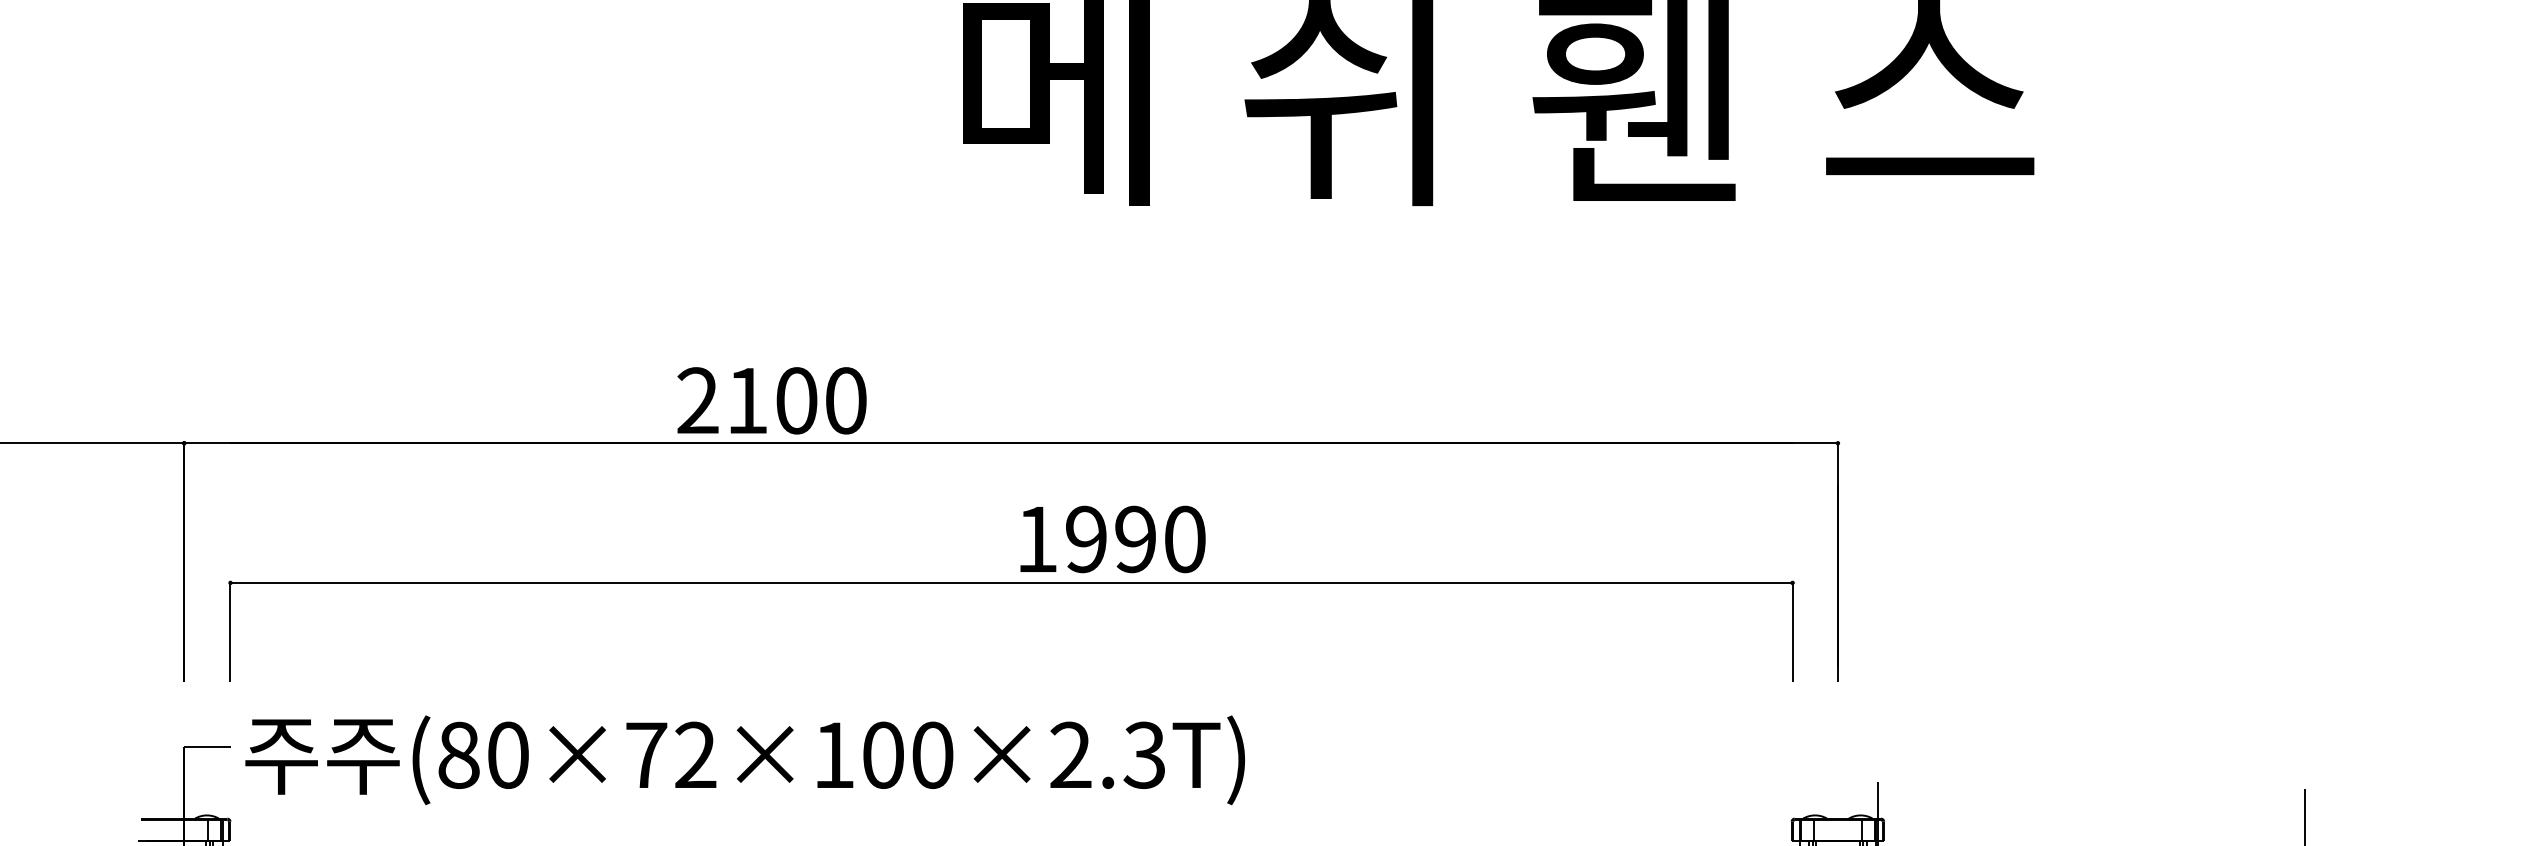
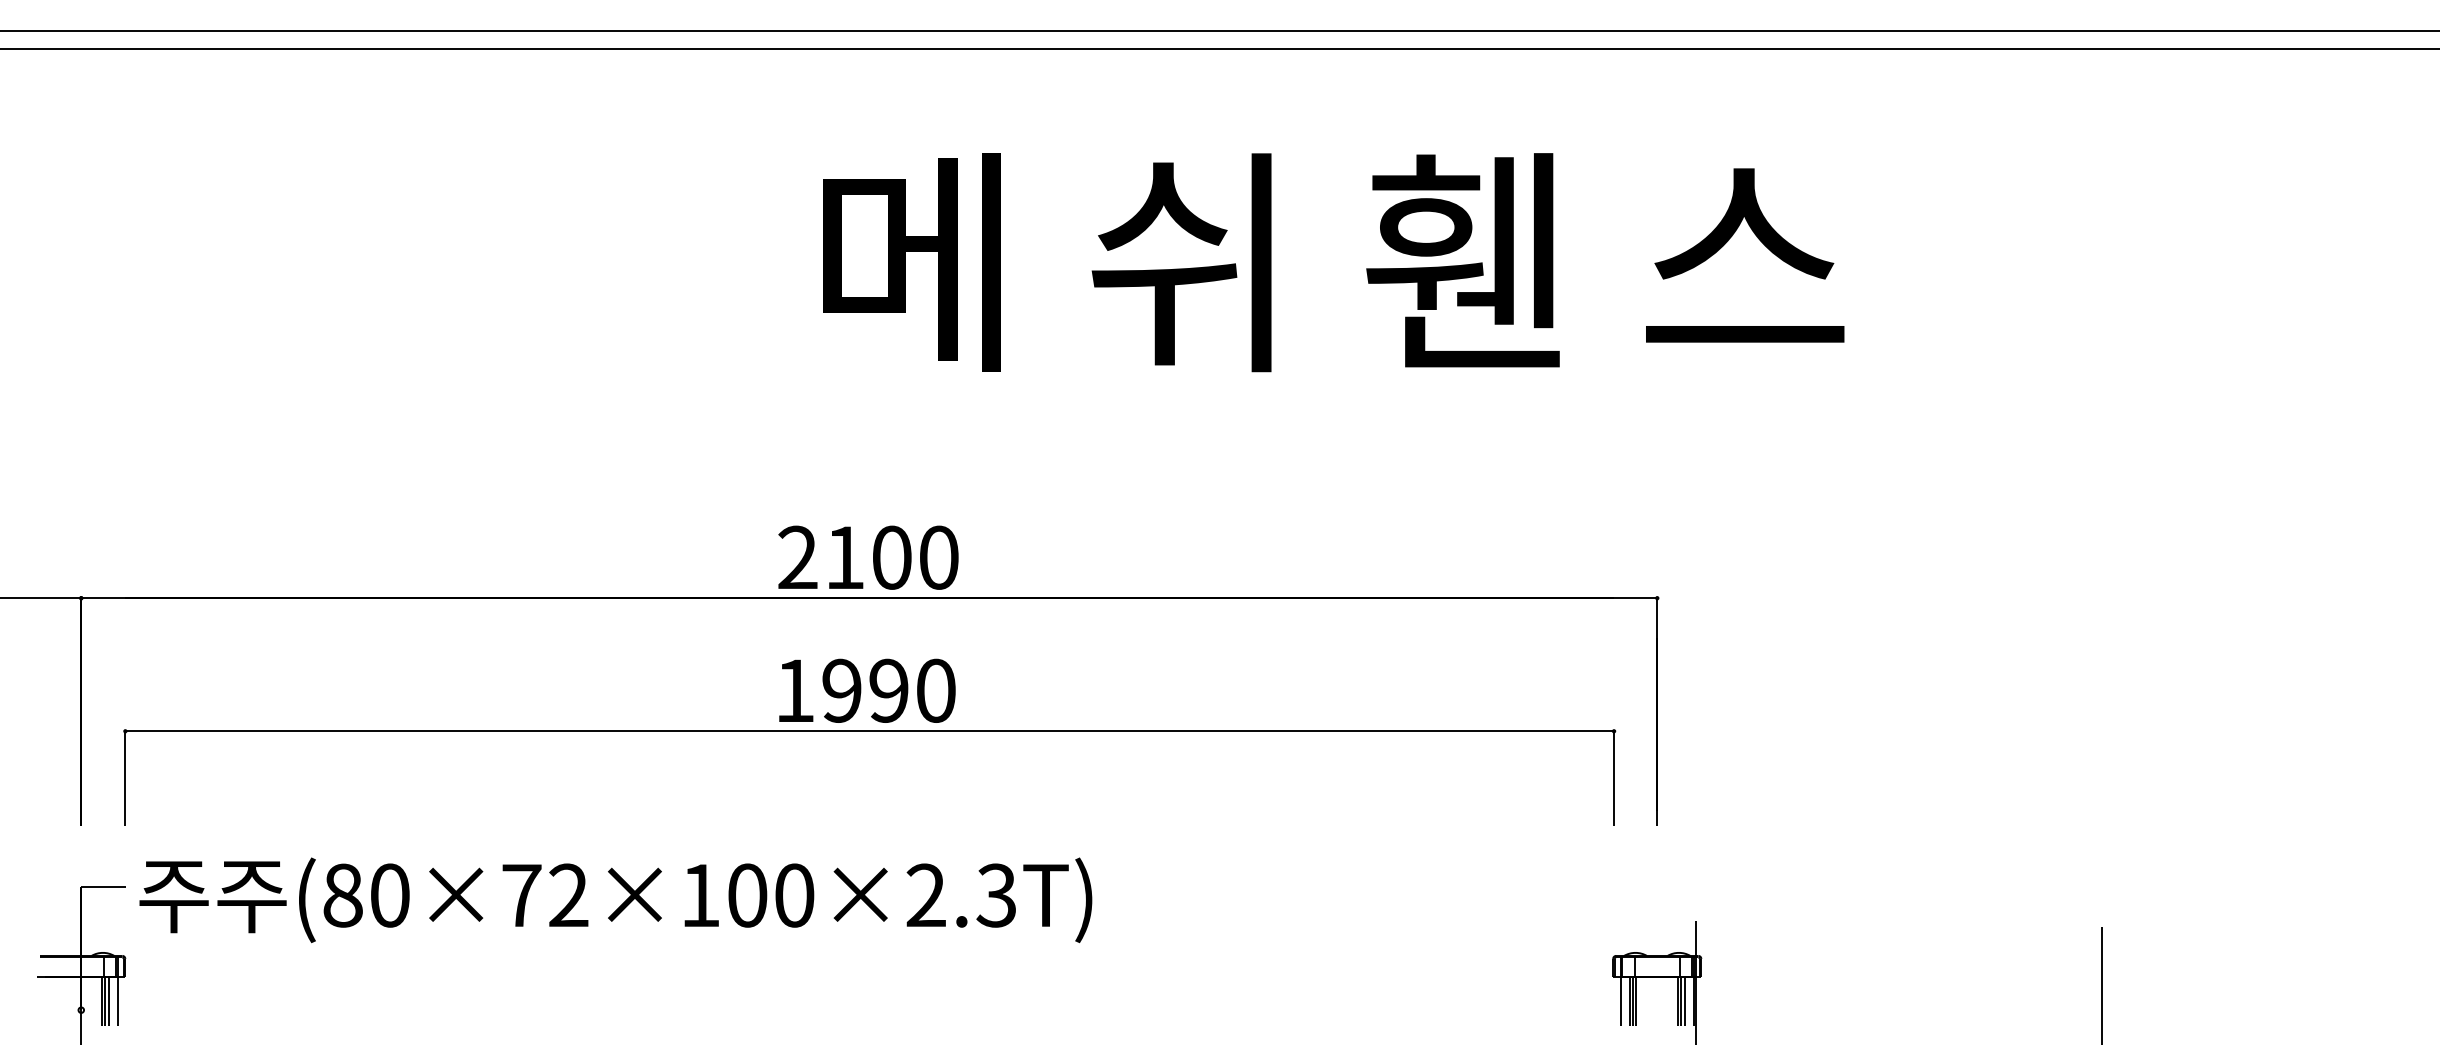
text: (772, 400) -> (868, 557), moved
text: (1113, 539) -> (867, 690), moved

